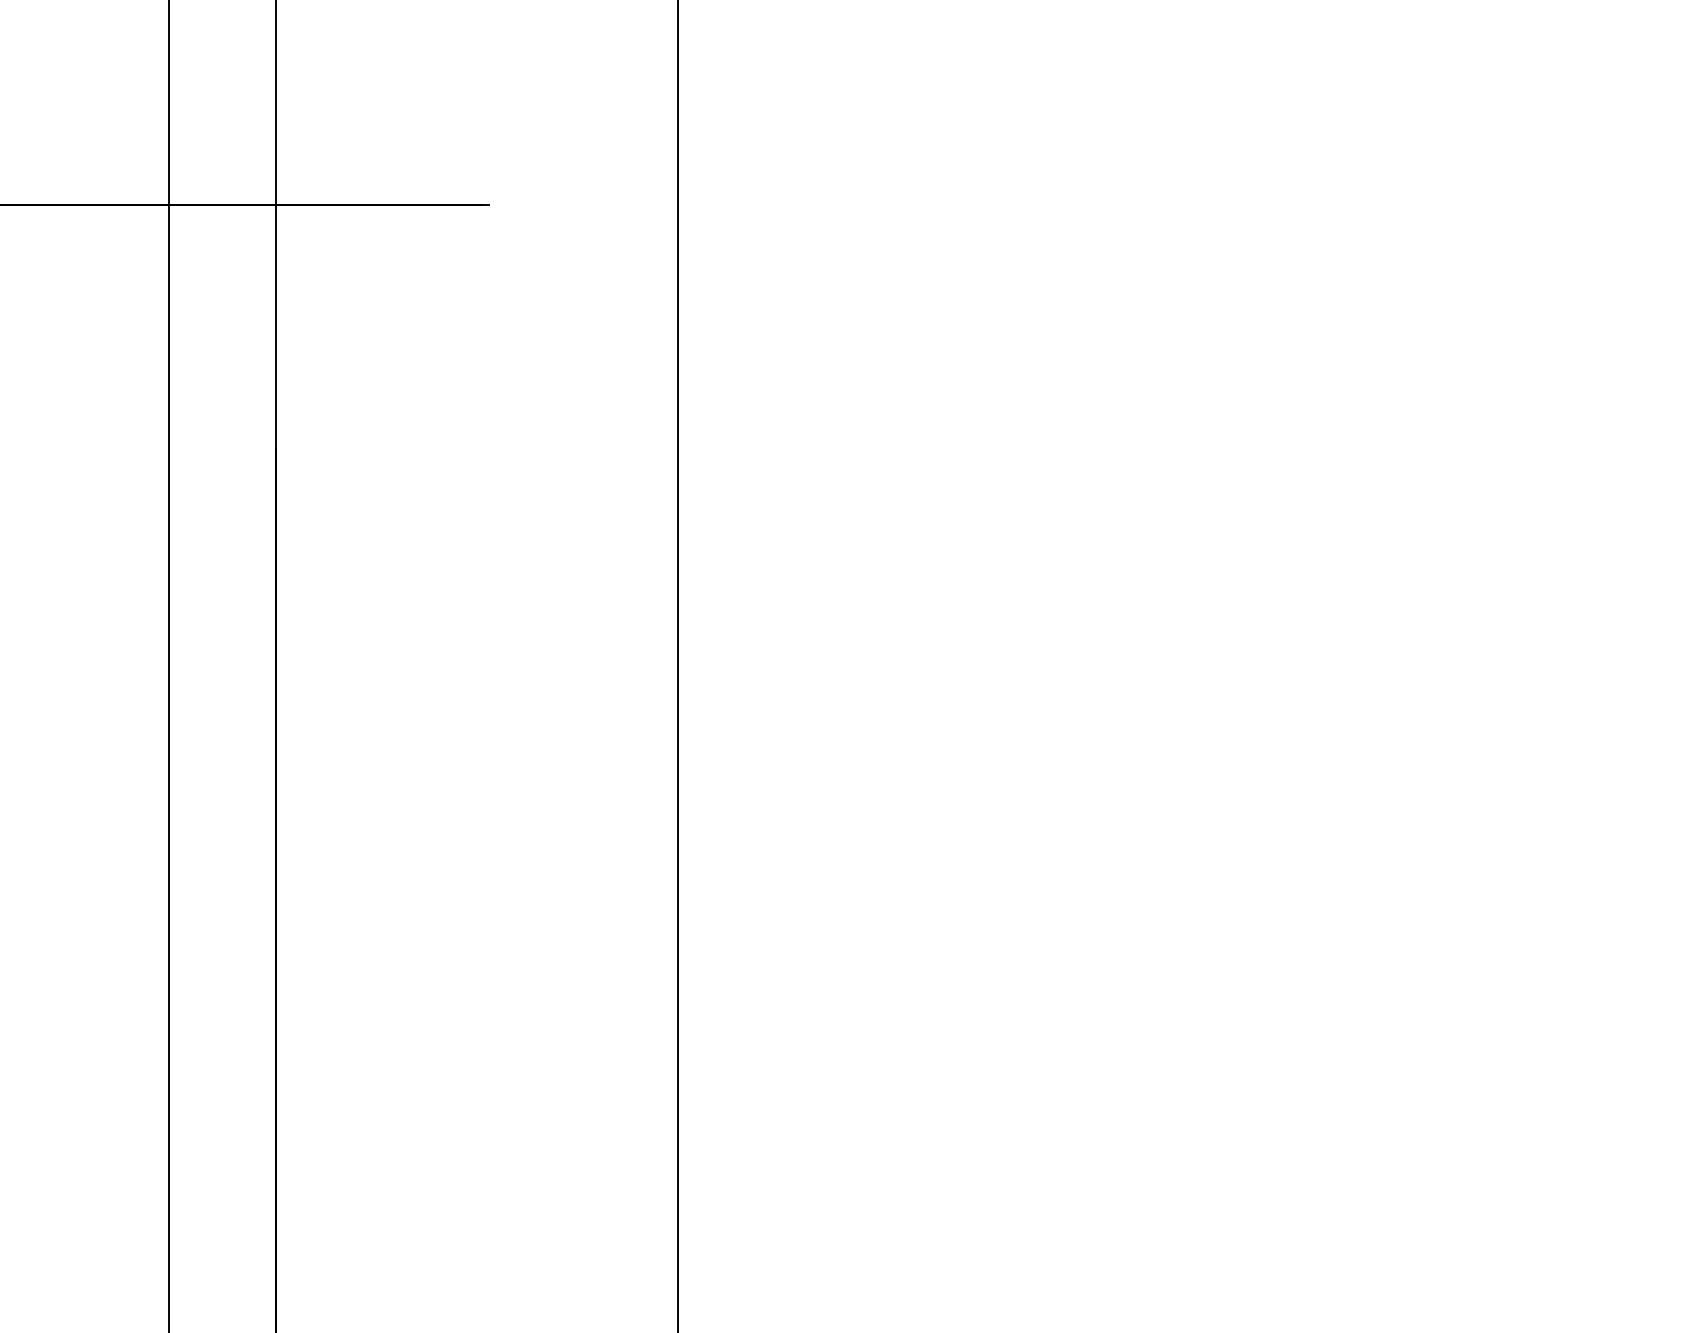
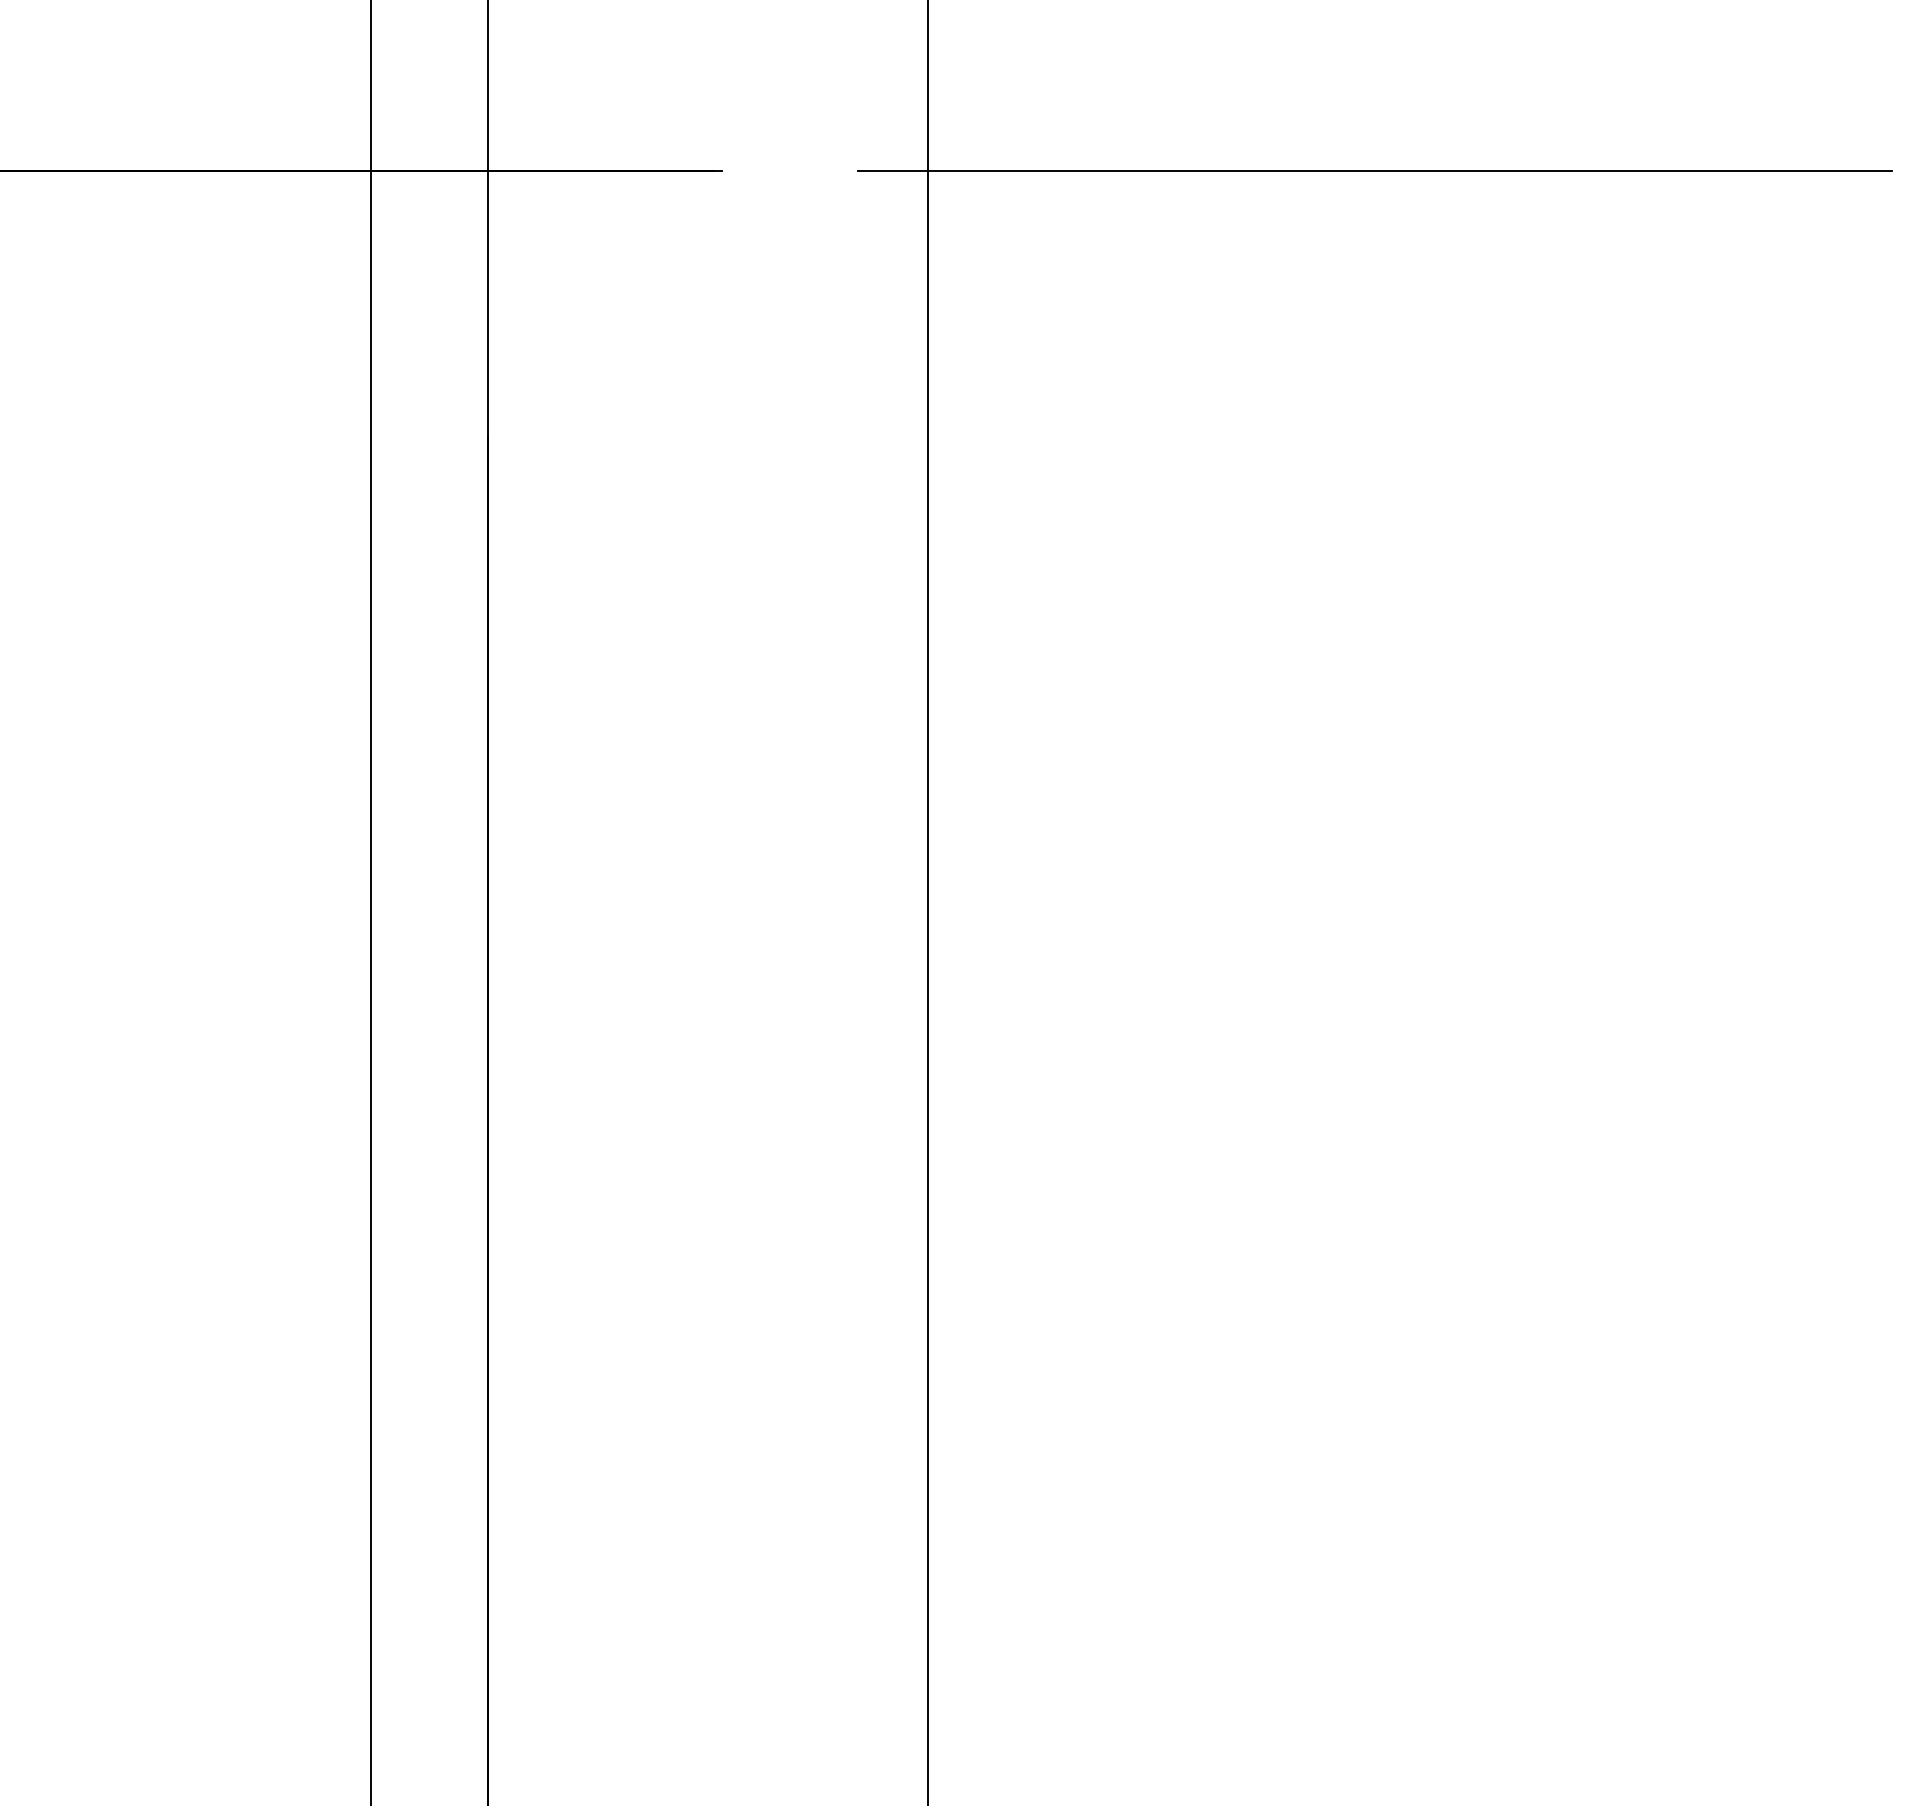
line: (1086, 205) -> (1374, 171), added

